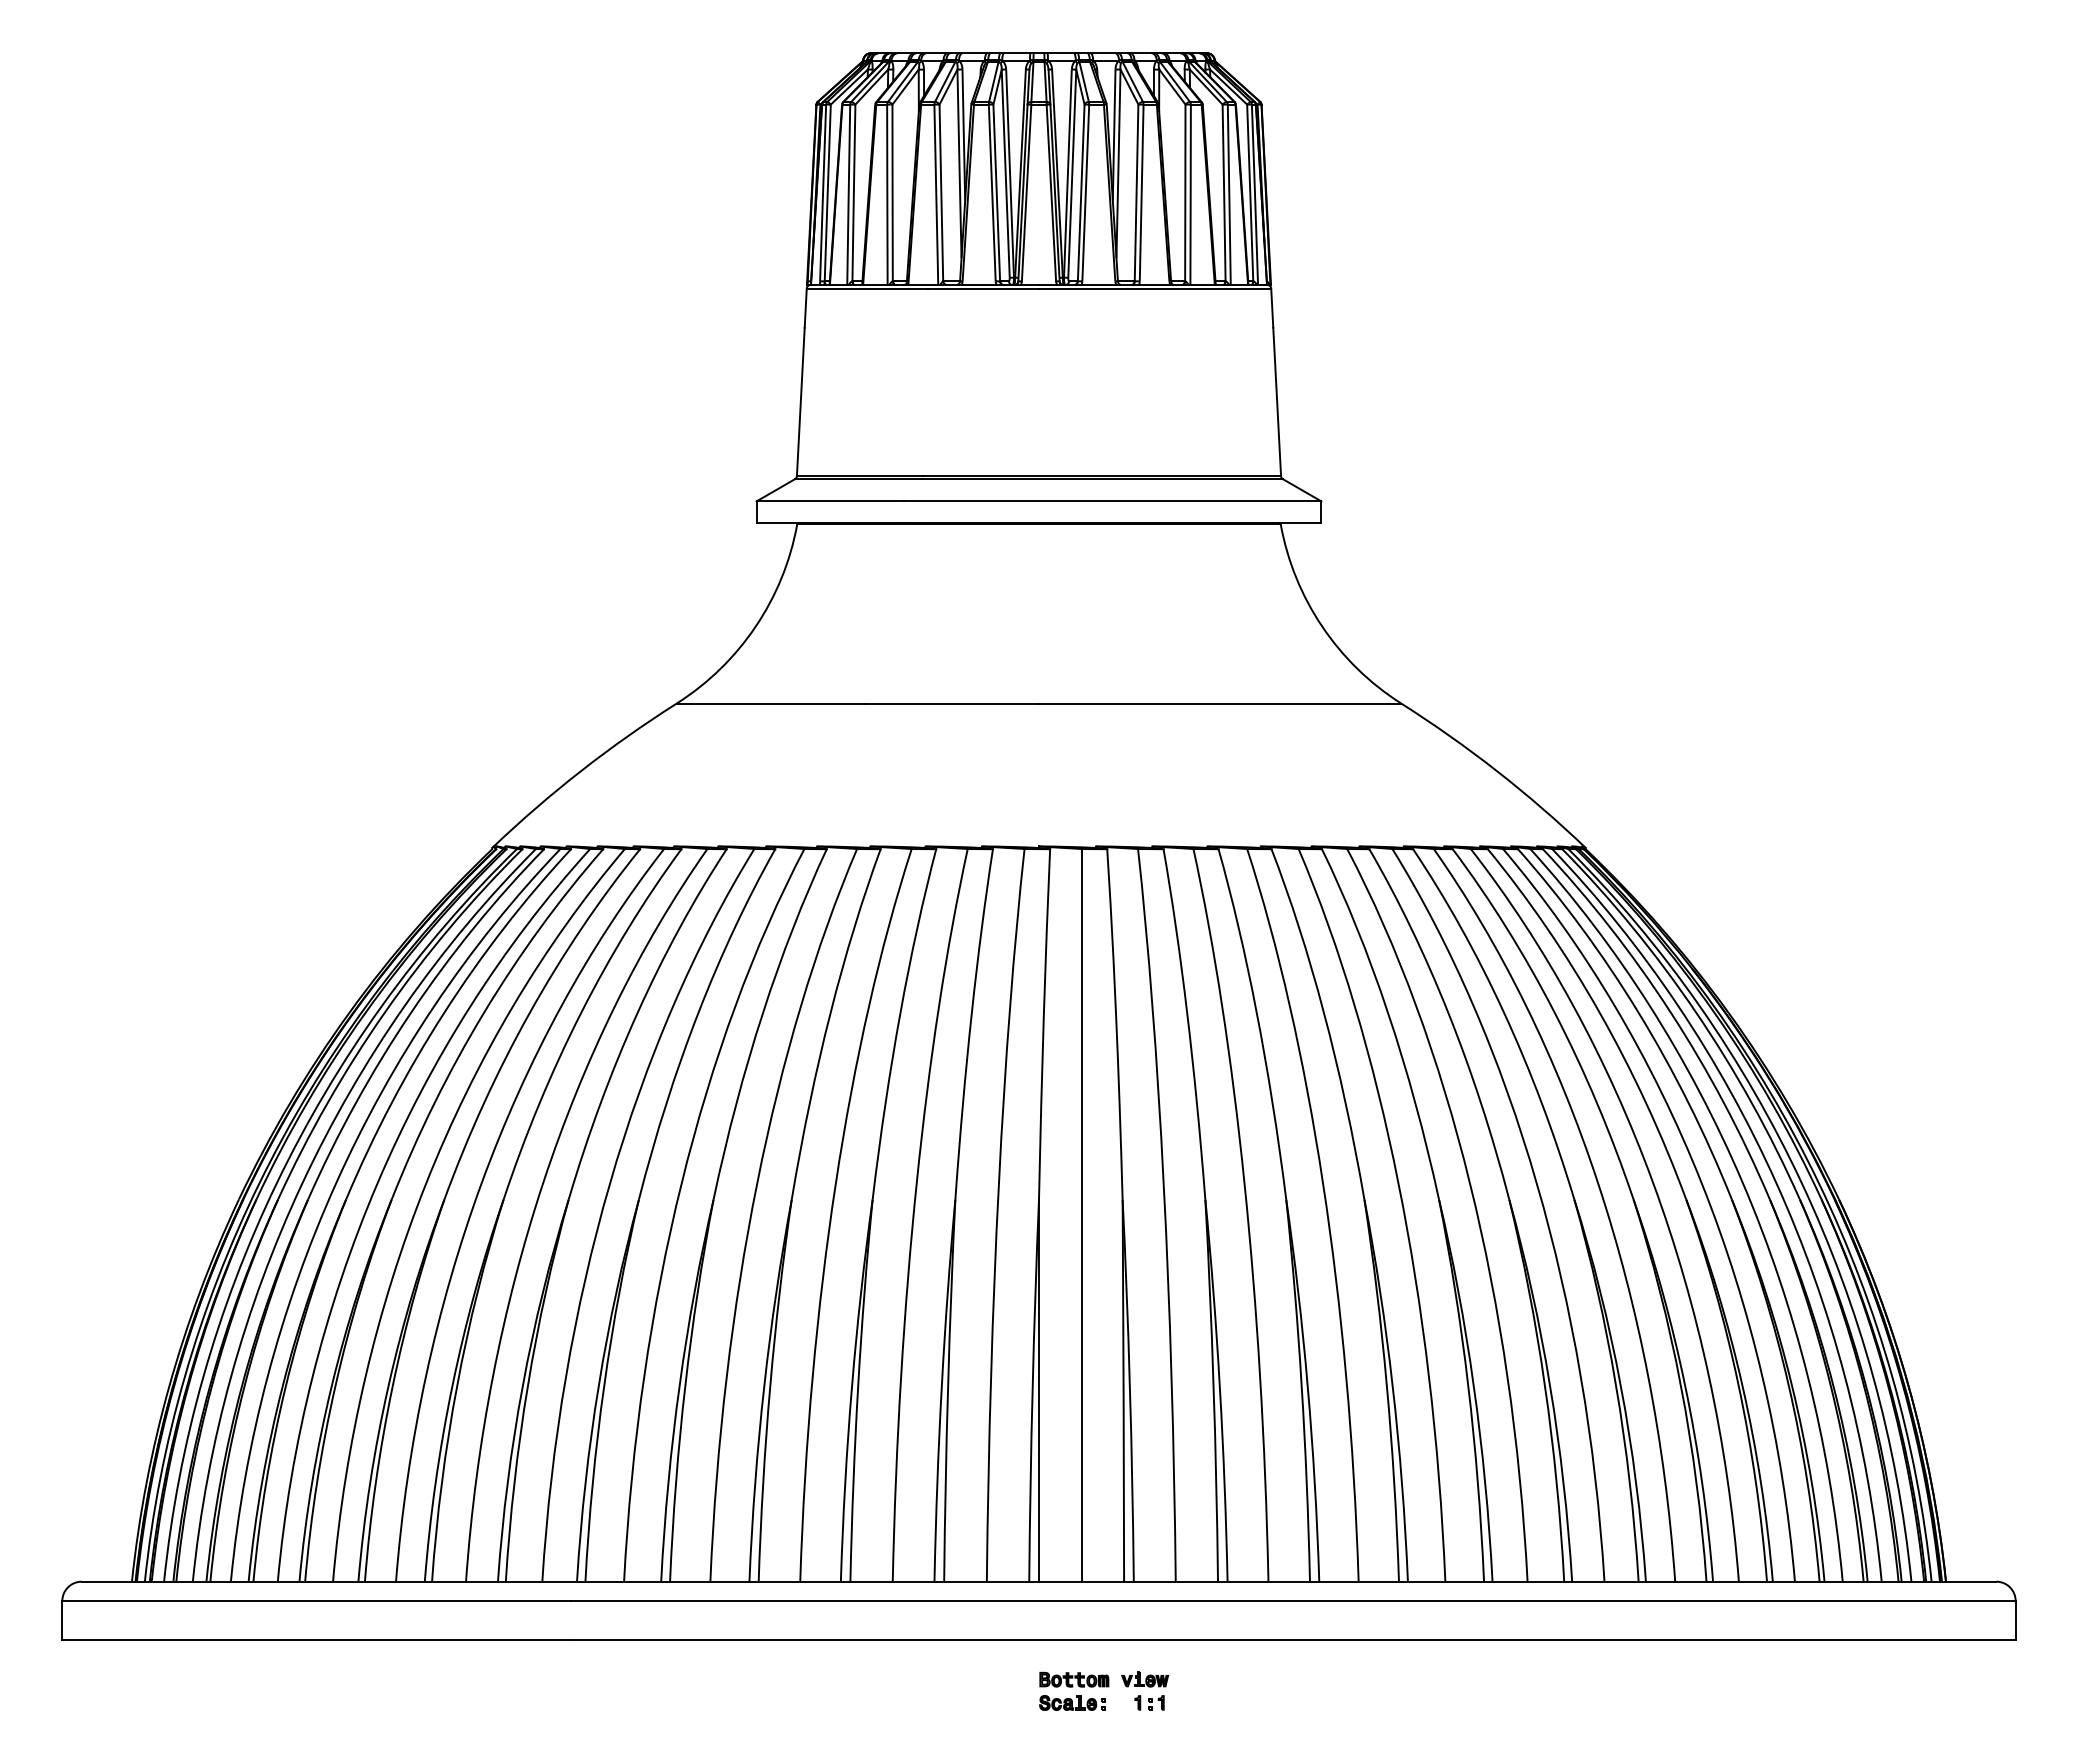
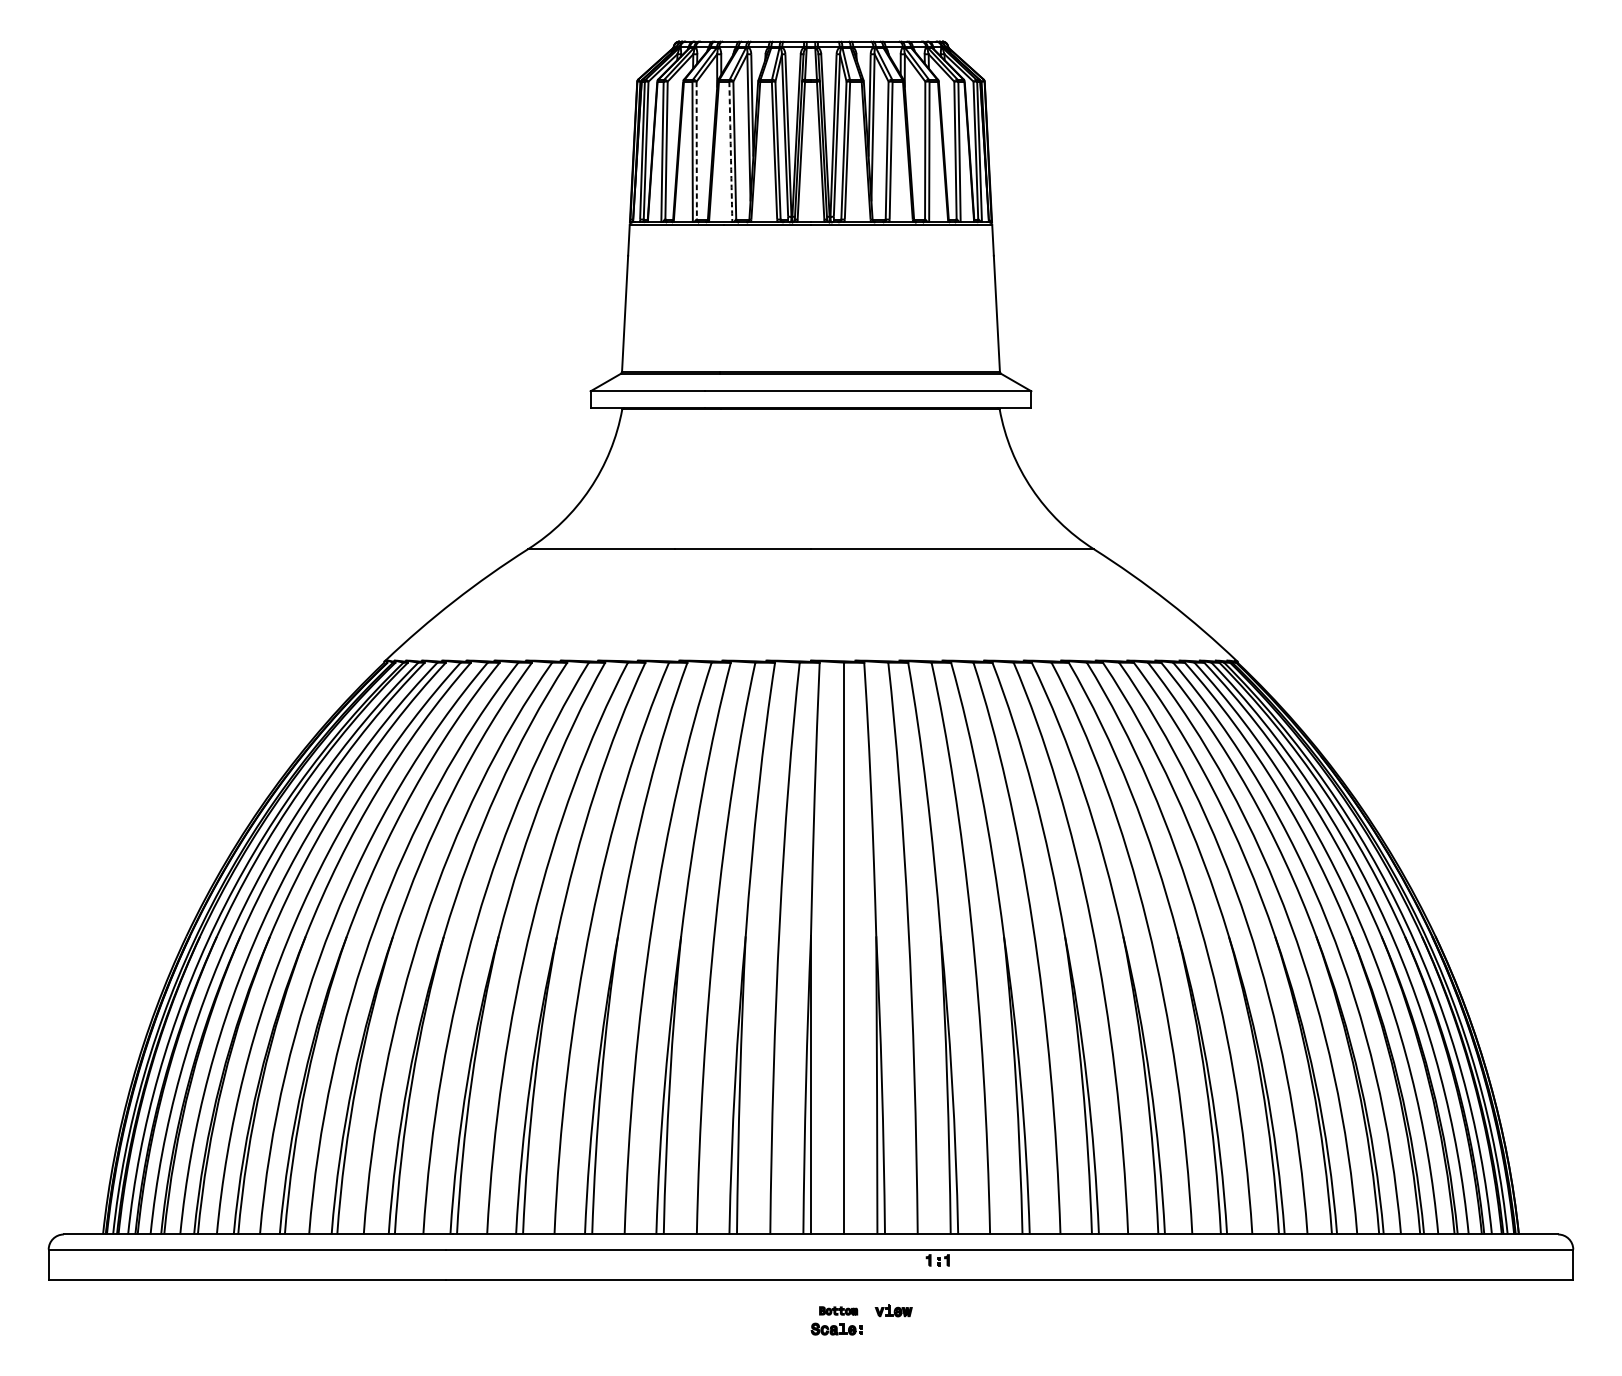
arc: (892, 193) -> (696, 151), solid -> dashed
arc: (936, 194) -> (730, 151), solid -> dashed
part: (1074, 1679) -> (838, 1310), size x0.7
part: (1149, 1702) -> (937, 1260), moved

